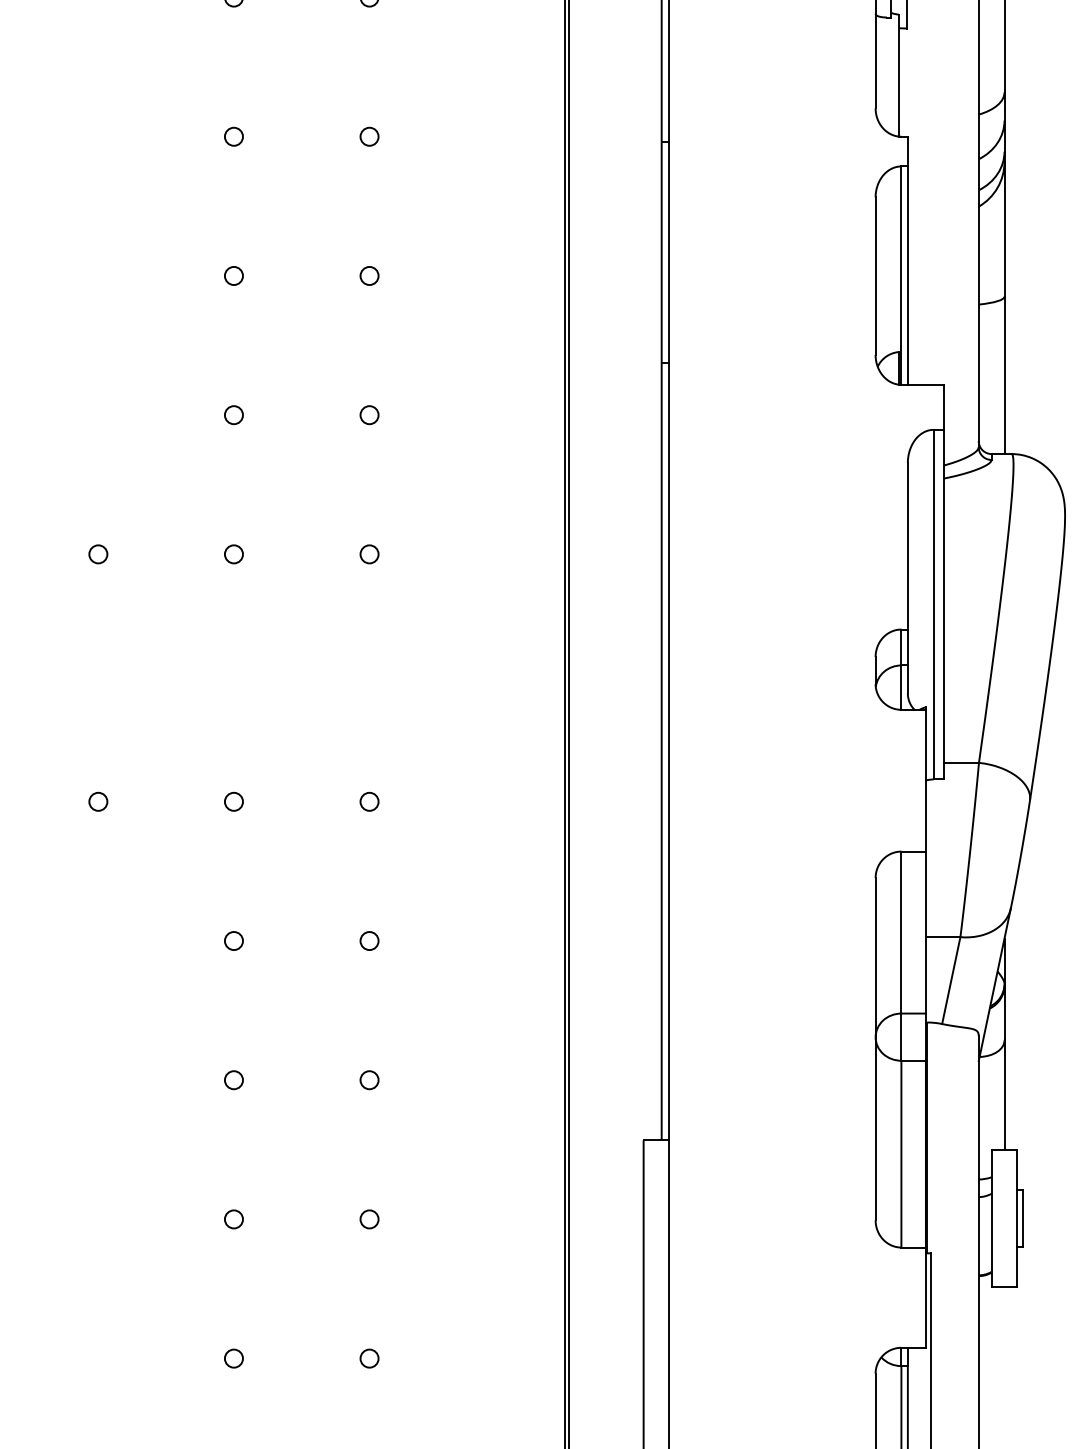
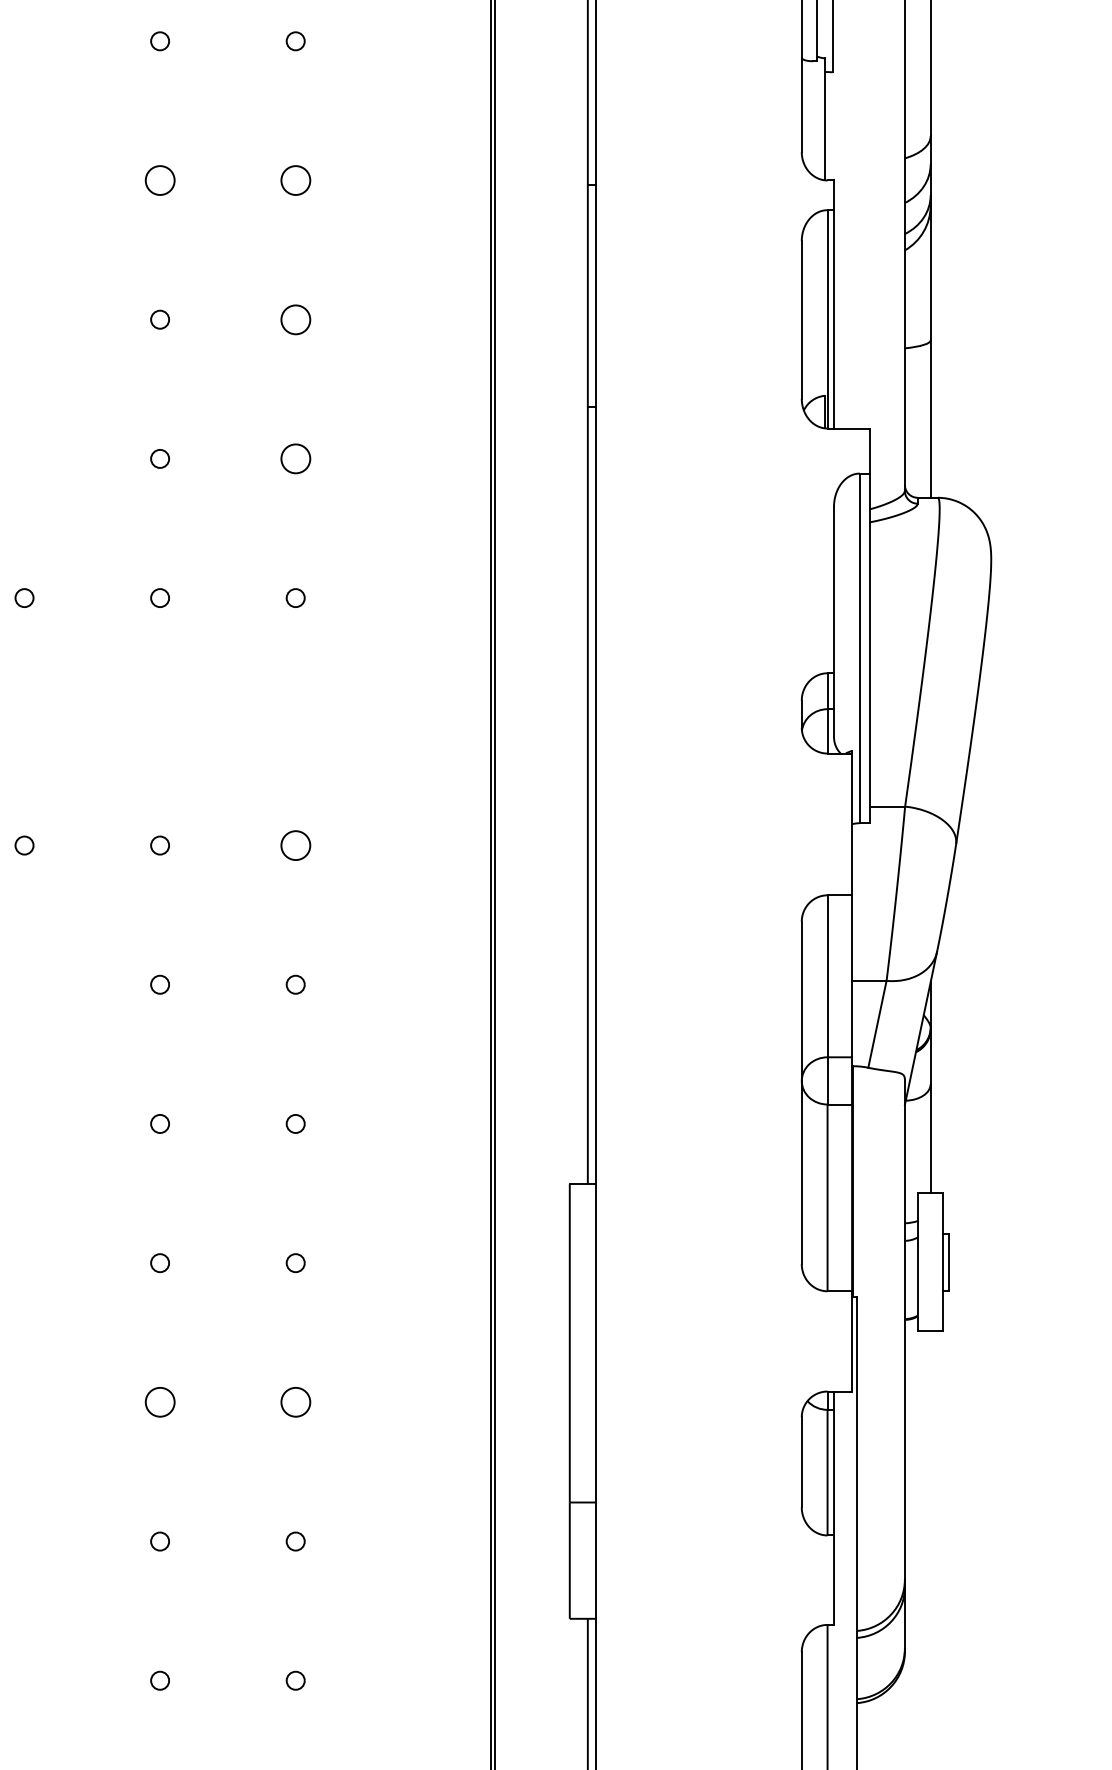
circle: (233, 136) -> (159, 180), size x1.6
circle: (369, 136) -> (295, 180), size x1.6
circle: (369, 275) -> (295, 319), size x1.6
circle: (369, 414) -> (295, 458), size x1.6
circle: (369, 801) -> (295, 845), size x1.6
circle: (233, 1358) -> (159, 1402), size x1.6
circle: (369, 1358) -> (295, 1402), size x1.6

